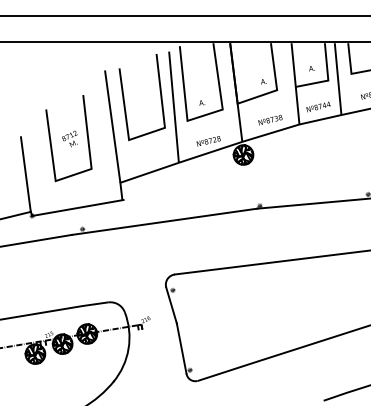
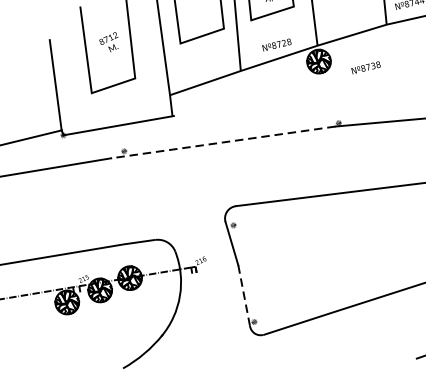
text: (270, 119) -> (366, 67), moved
line: (164, 221) -> (223, 142), solid -> dashed
line: (181, 348) -> (243, 295), solid -> dashed

